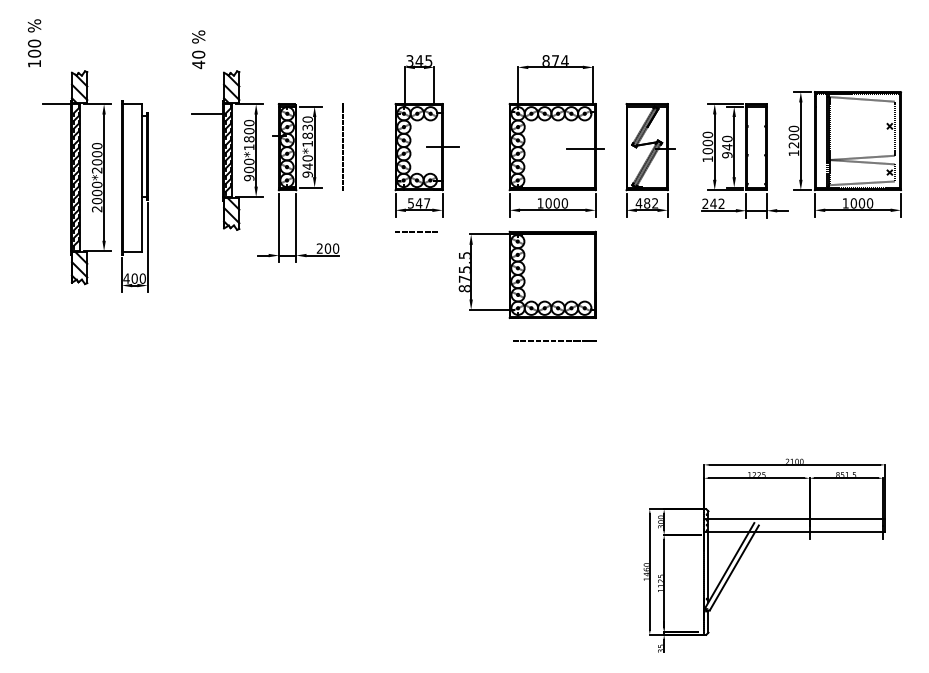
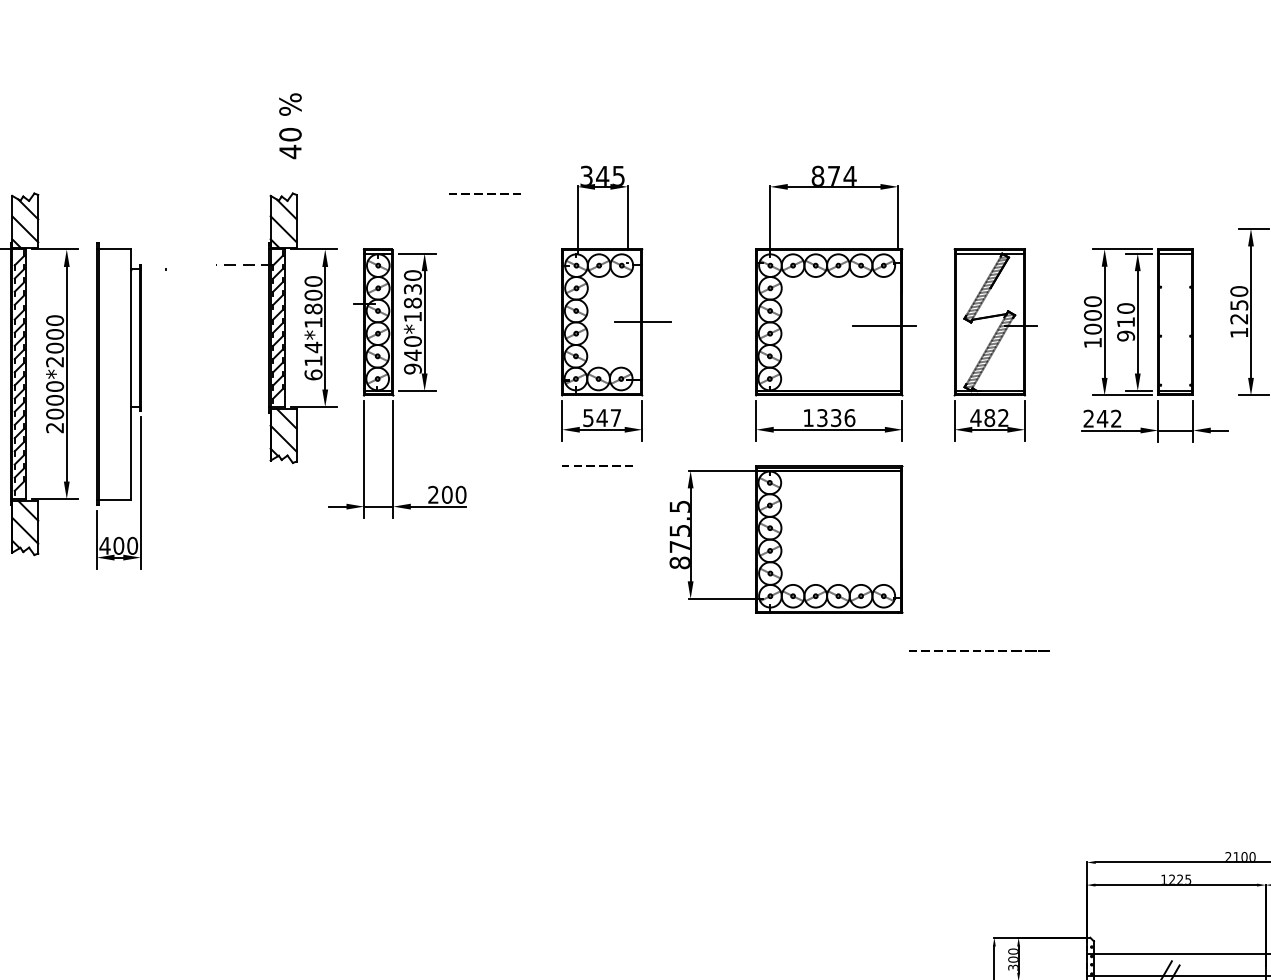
text: (198, 49) -> (290, 125), moved
line: (351, 71) -> (487, 193), added
line: (208, 113) -> (244, 265), solid -> dashed
text: (793, 136) -> (1238, 304), 1200 -> 1250
line: (342, 146) -> (471, 321), removed
text: (727, 146) -> (1126, 321), 940 -> 910
text: (249, 169) -> (313, 360), 900*1800 -> 614*1800
text: (556, 203) -> (835, 418), 1000 -> 1336
line: (554, 340) -> (978, 651), moved

